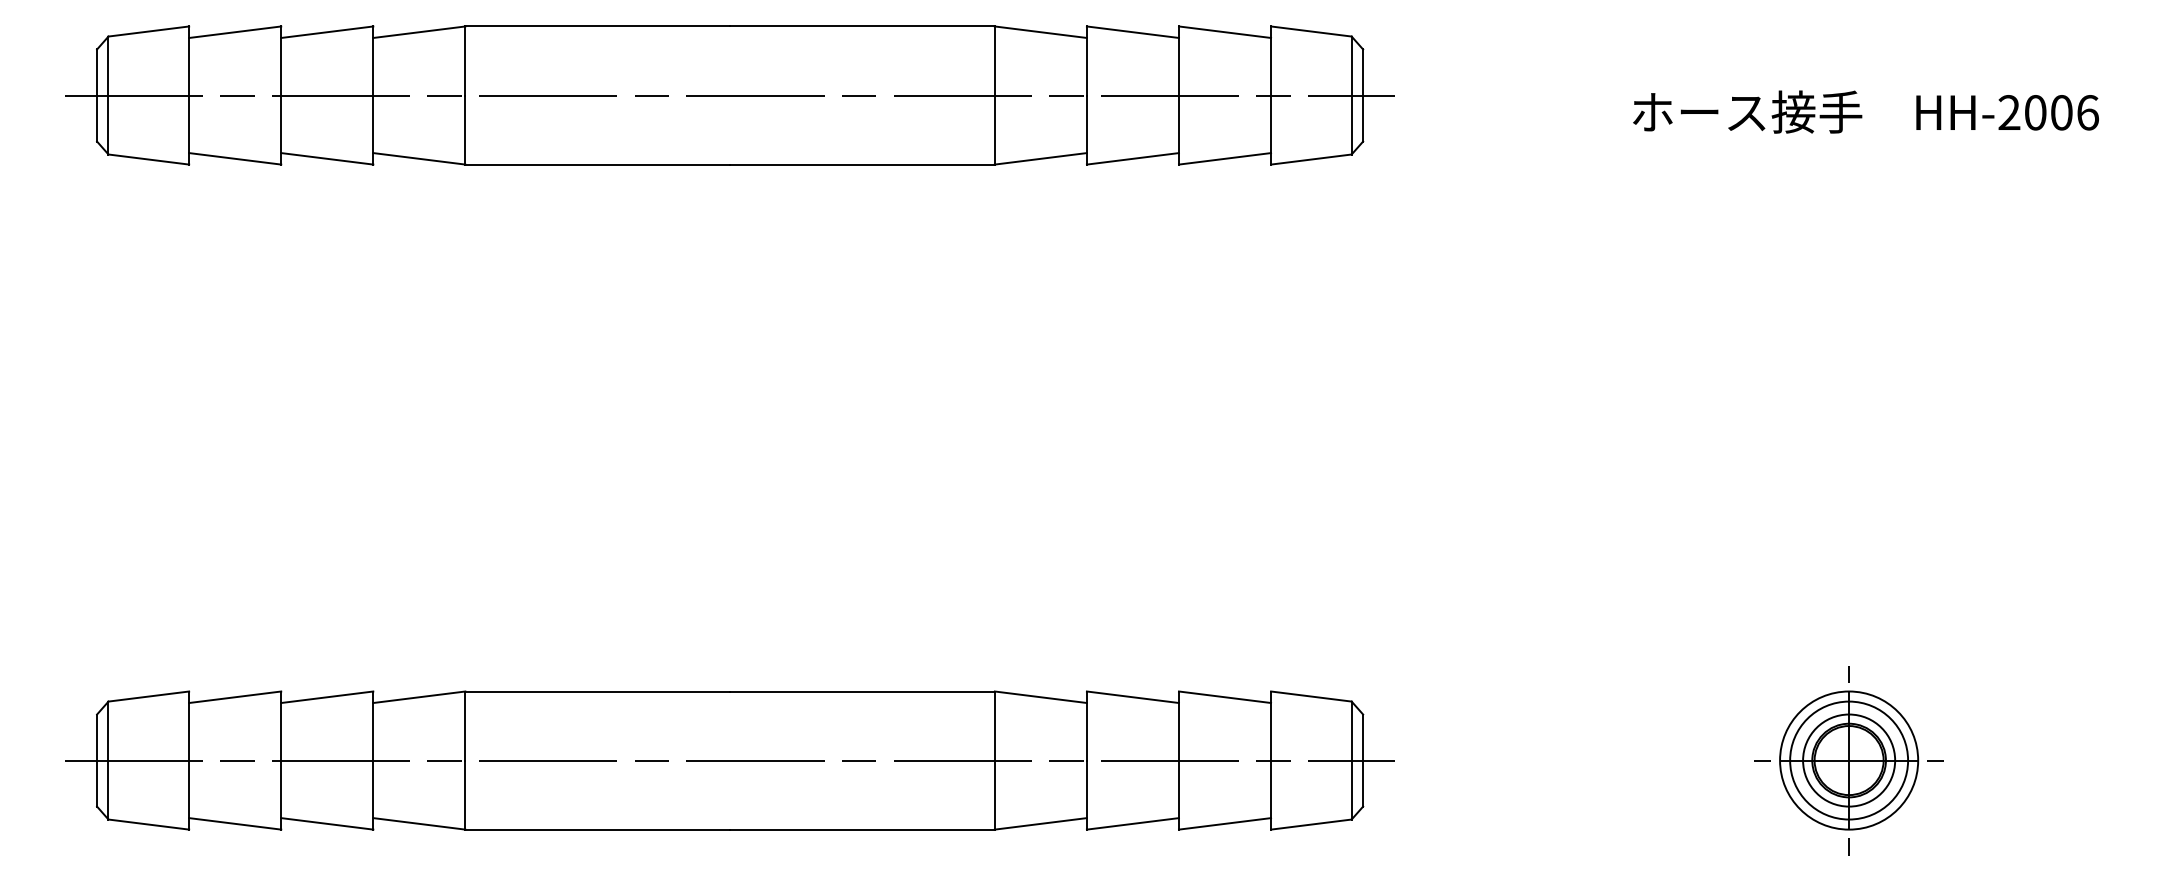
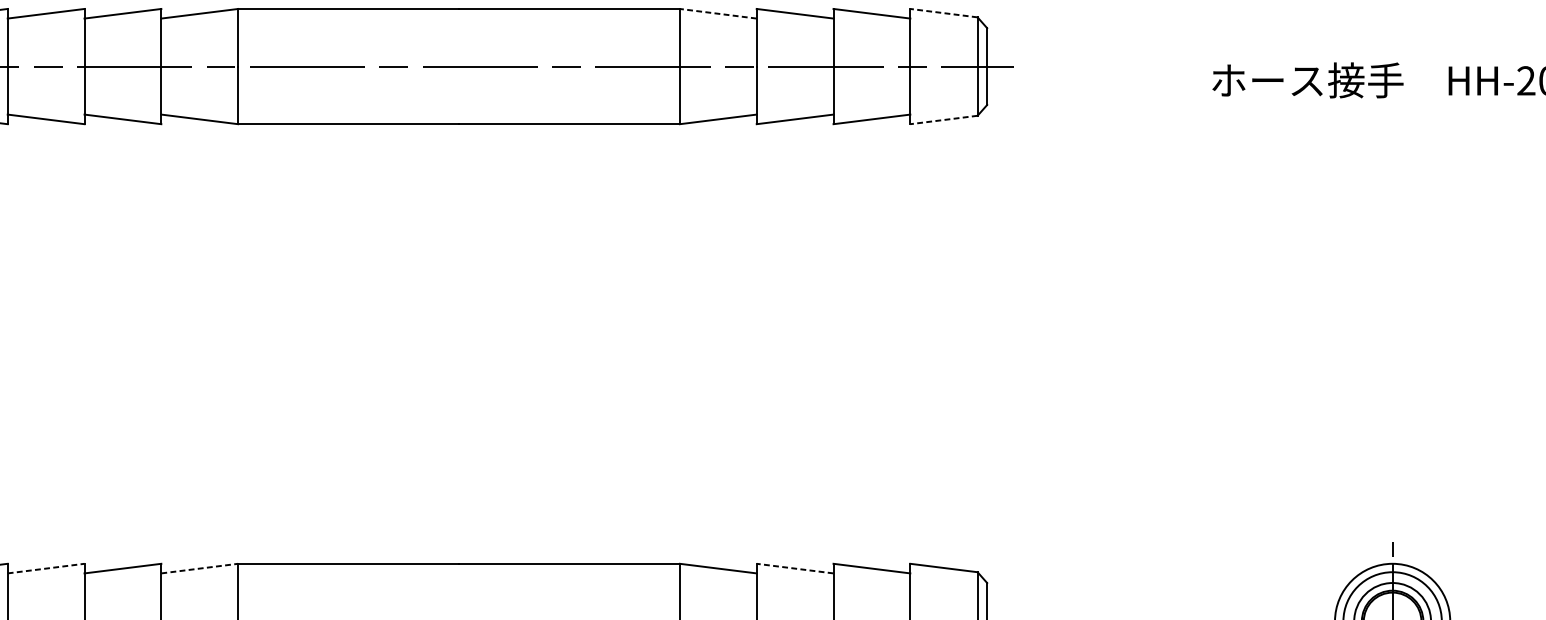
line: (1311, 31) -> (944, 13), solid -> dashed
line: (1040, 32) -> (717, 13), solid -> dashed
line: (1311, 159) -> (944, 119), solid -> dashed
line: (235, 697) -> (46, 568), solid -> dashed
line: (419, 697) -> (199, 568), solid -> dashed
line: (1132, 697) -> (794, 568), solid -> dashed

